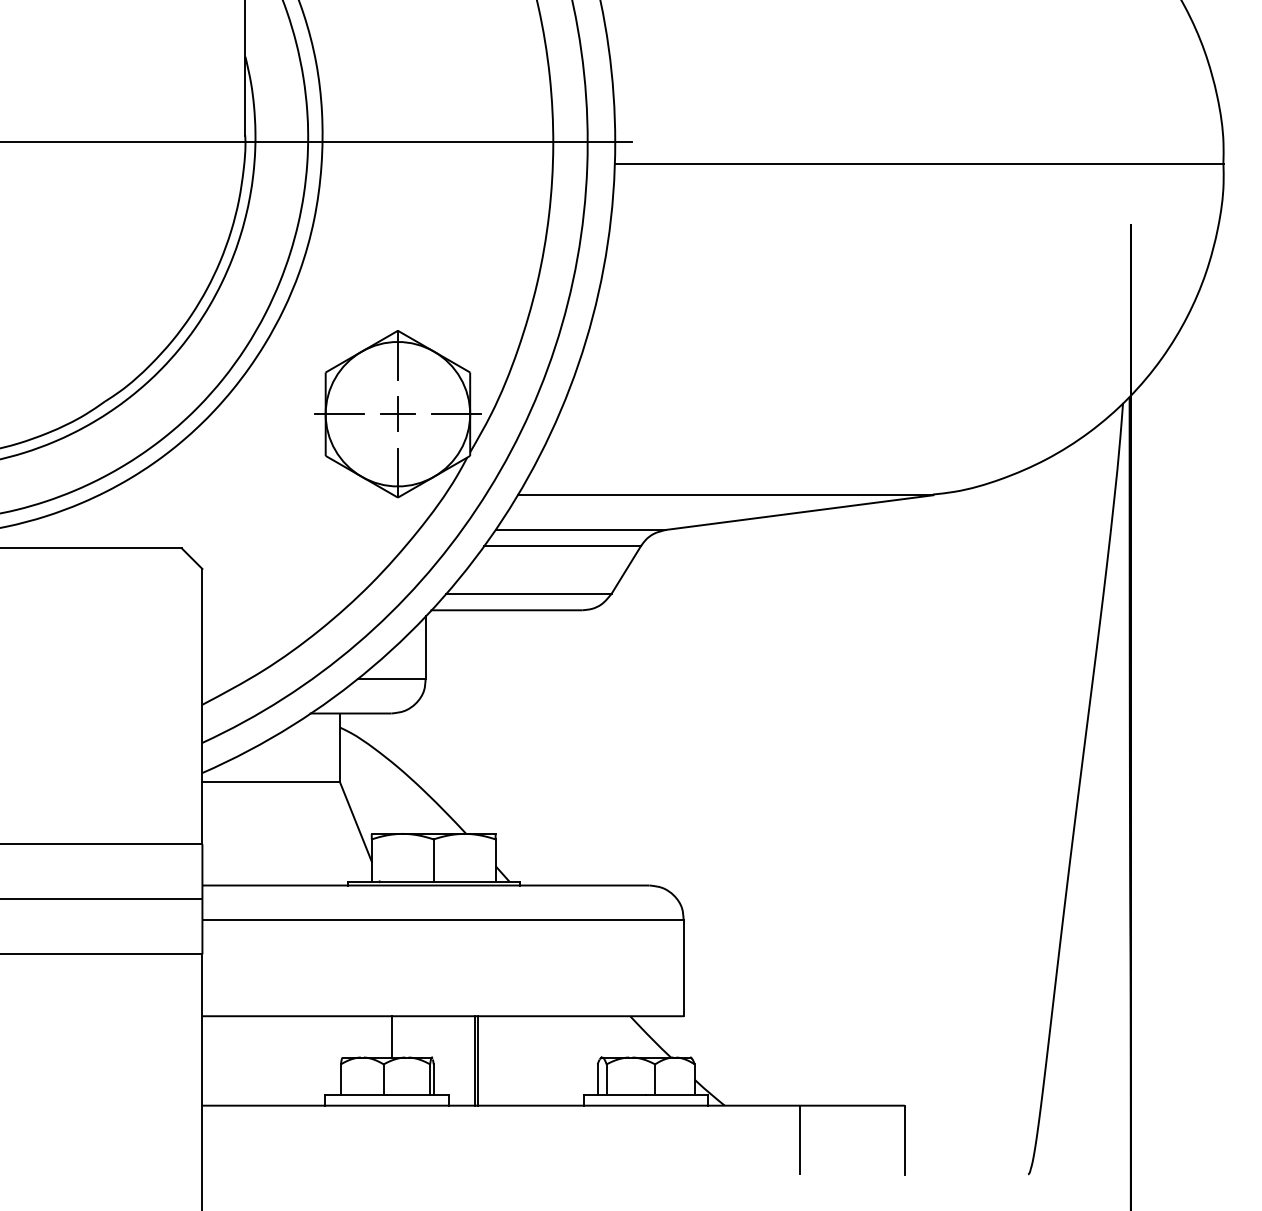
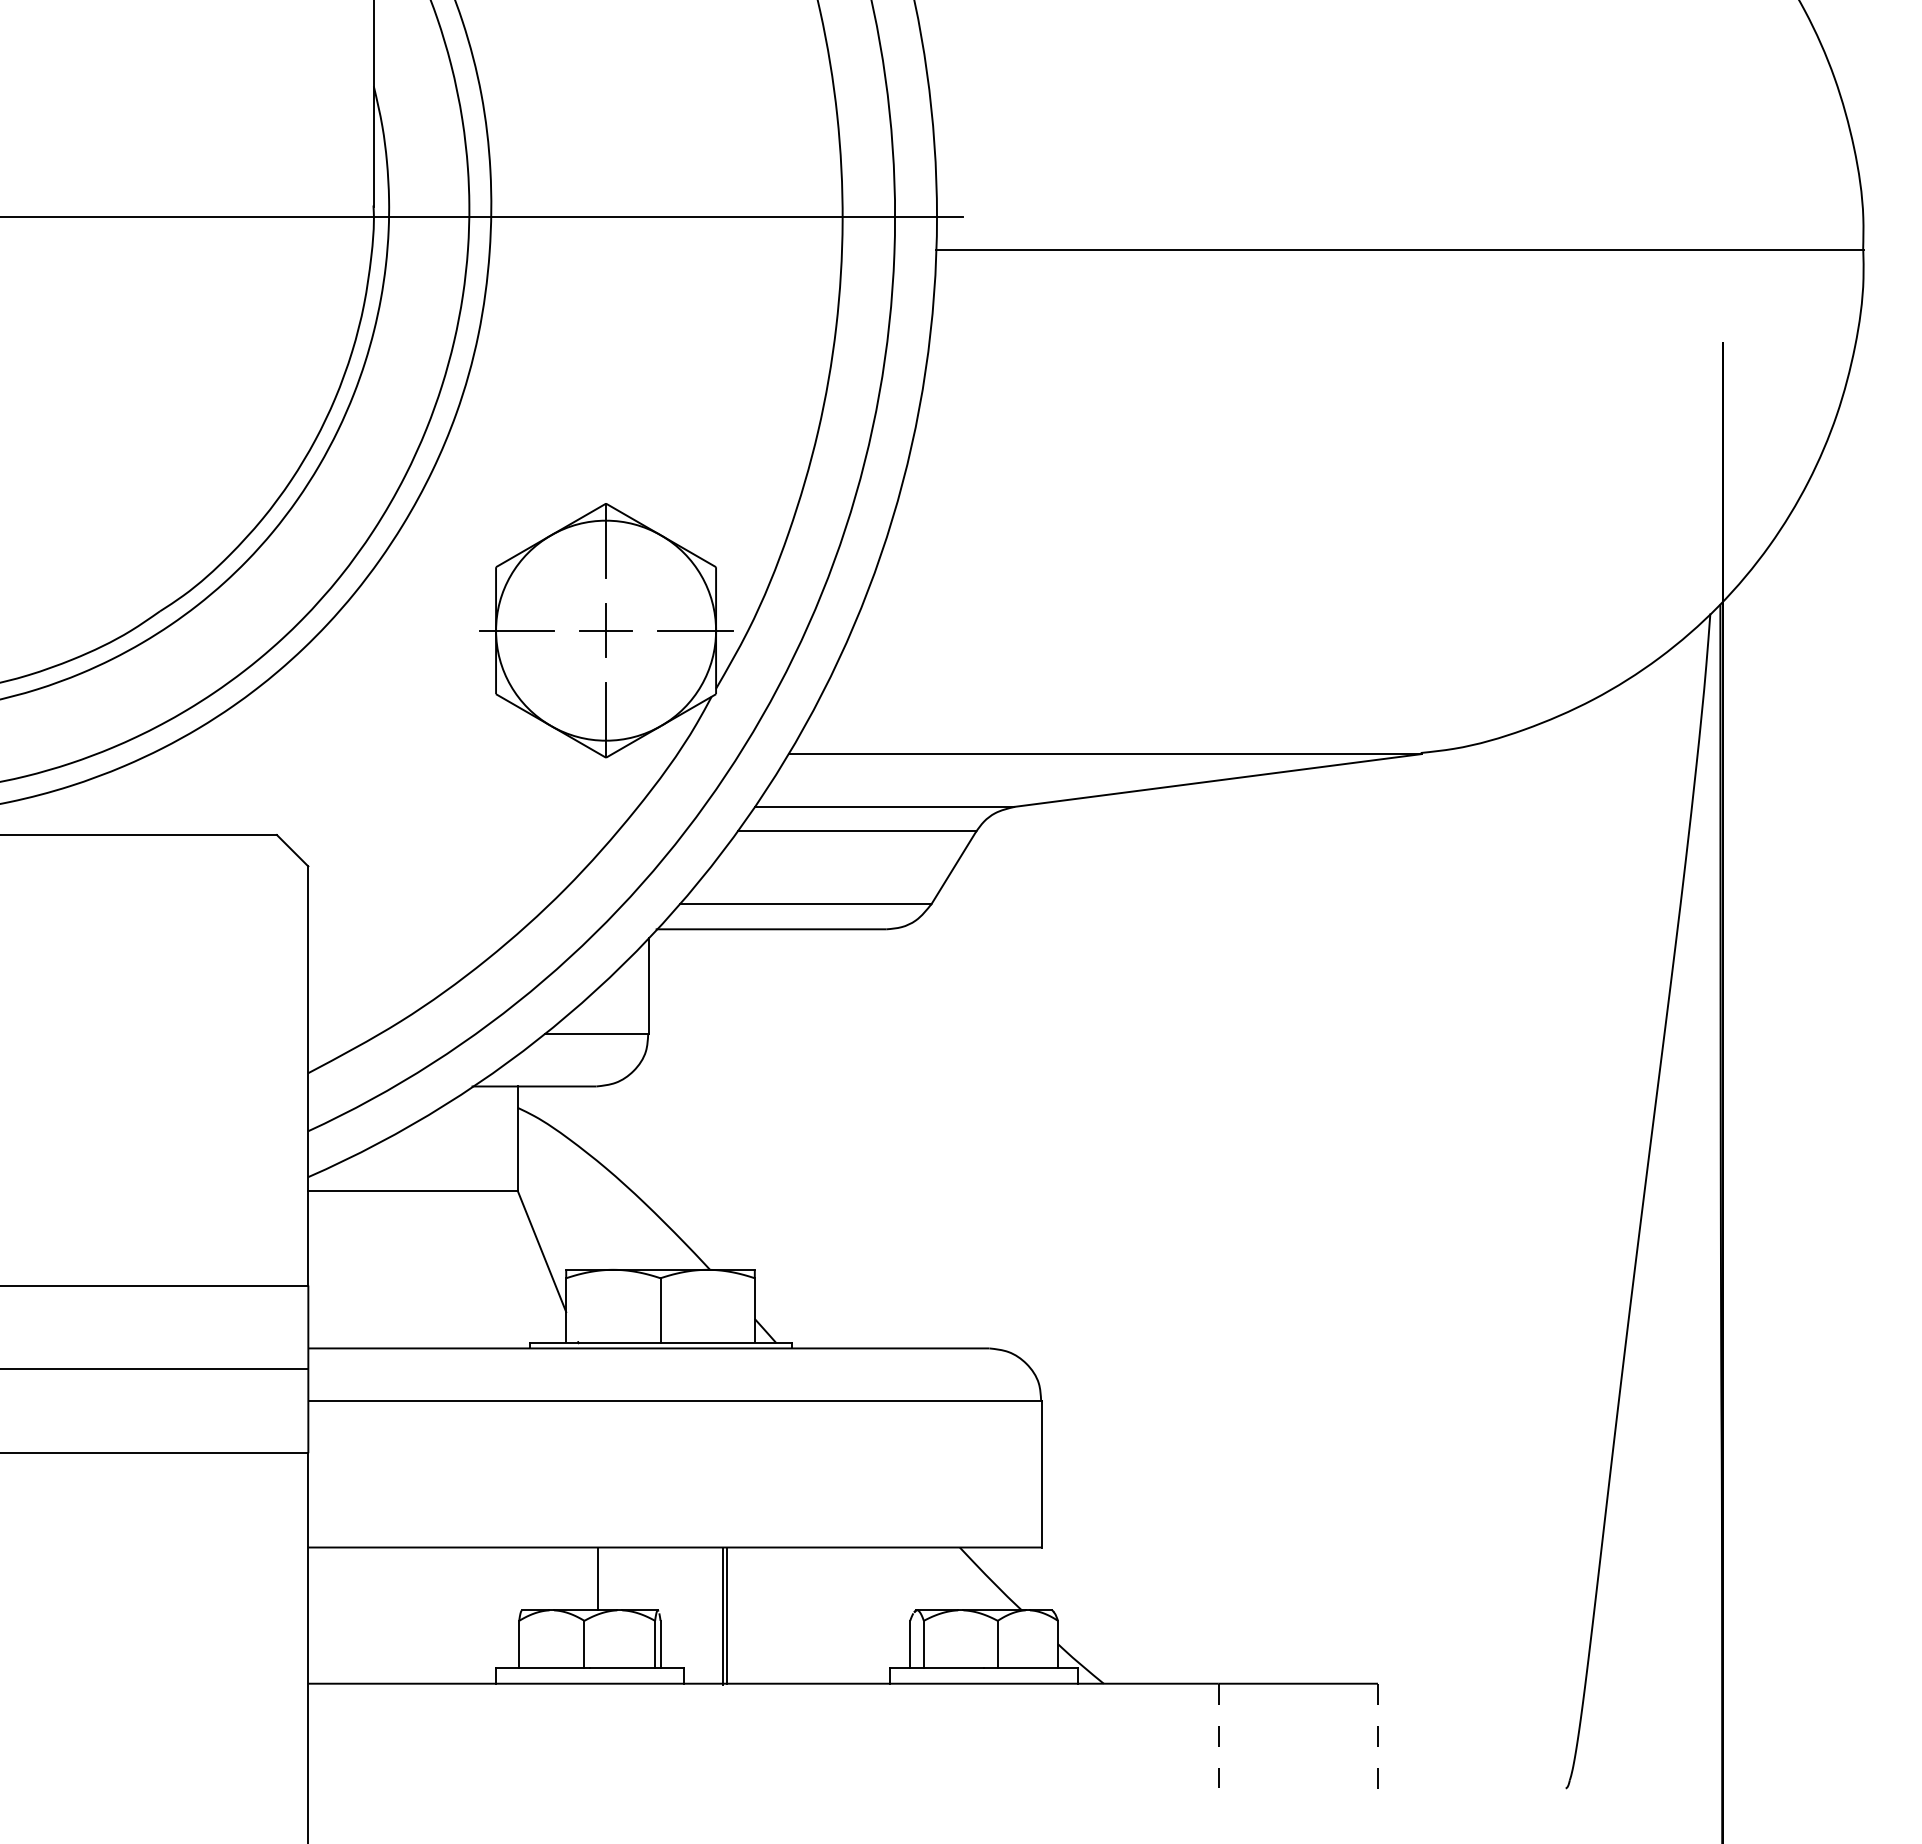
line: (800, 1139) -> (1219, 1735), solid -> dashed
line: (904, 1139) -> (1377, 1735), solid -> dashed

